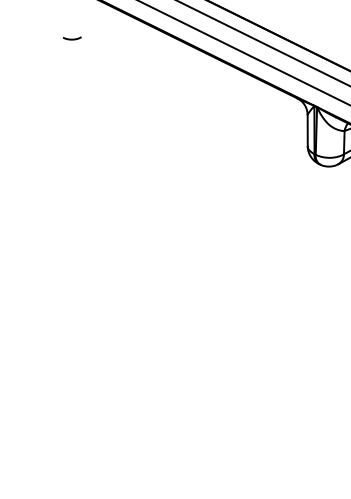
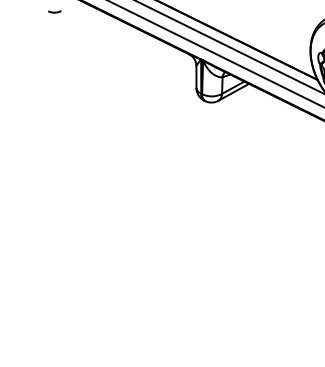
curve: (71, 37) -> (54, 11), moved

